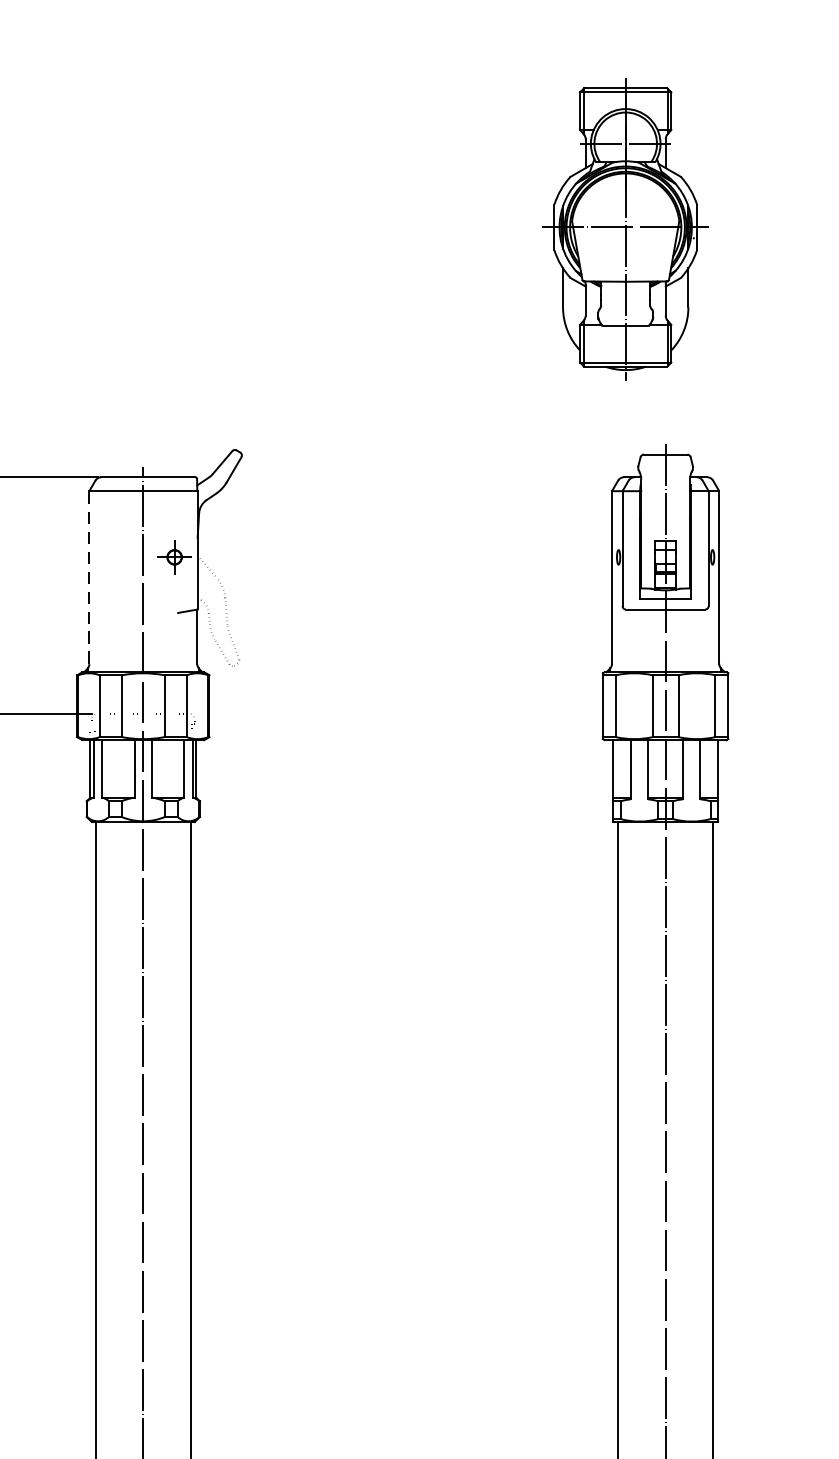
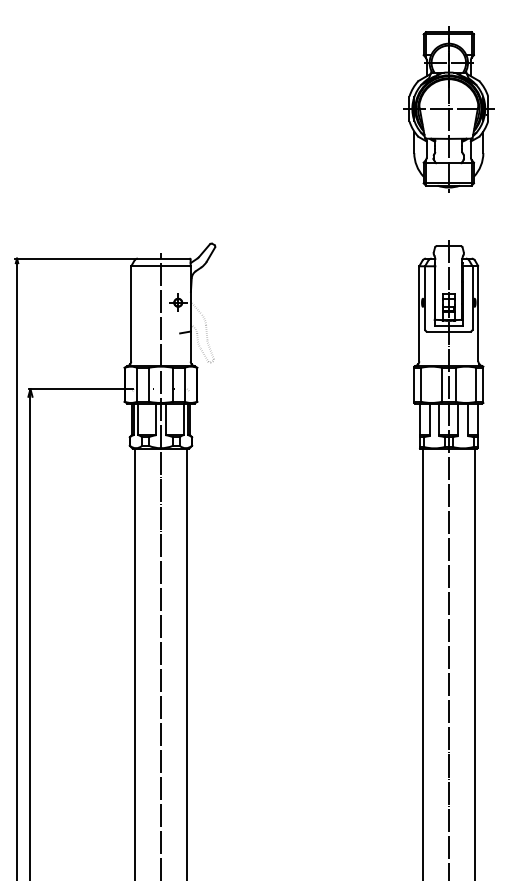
part: (625, 228) -> (448, 109), moved
line: (89, 576) -> (131, 313), dashed -> solid

